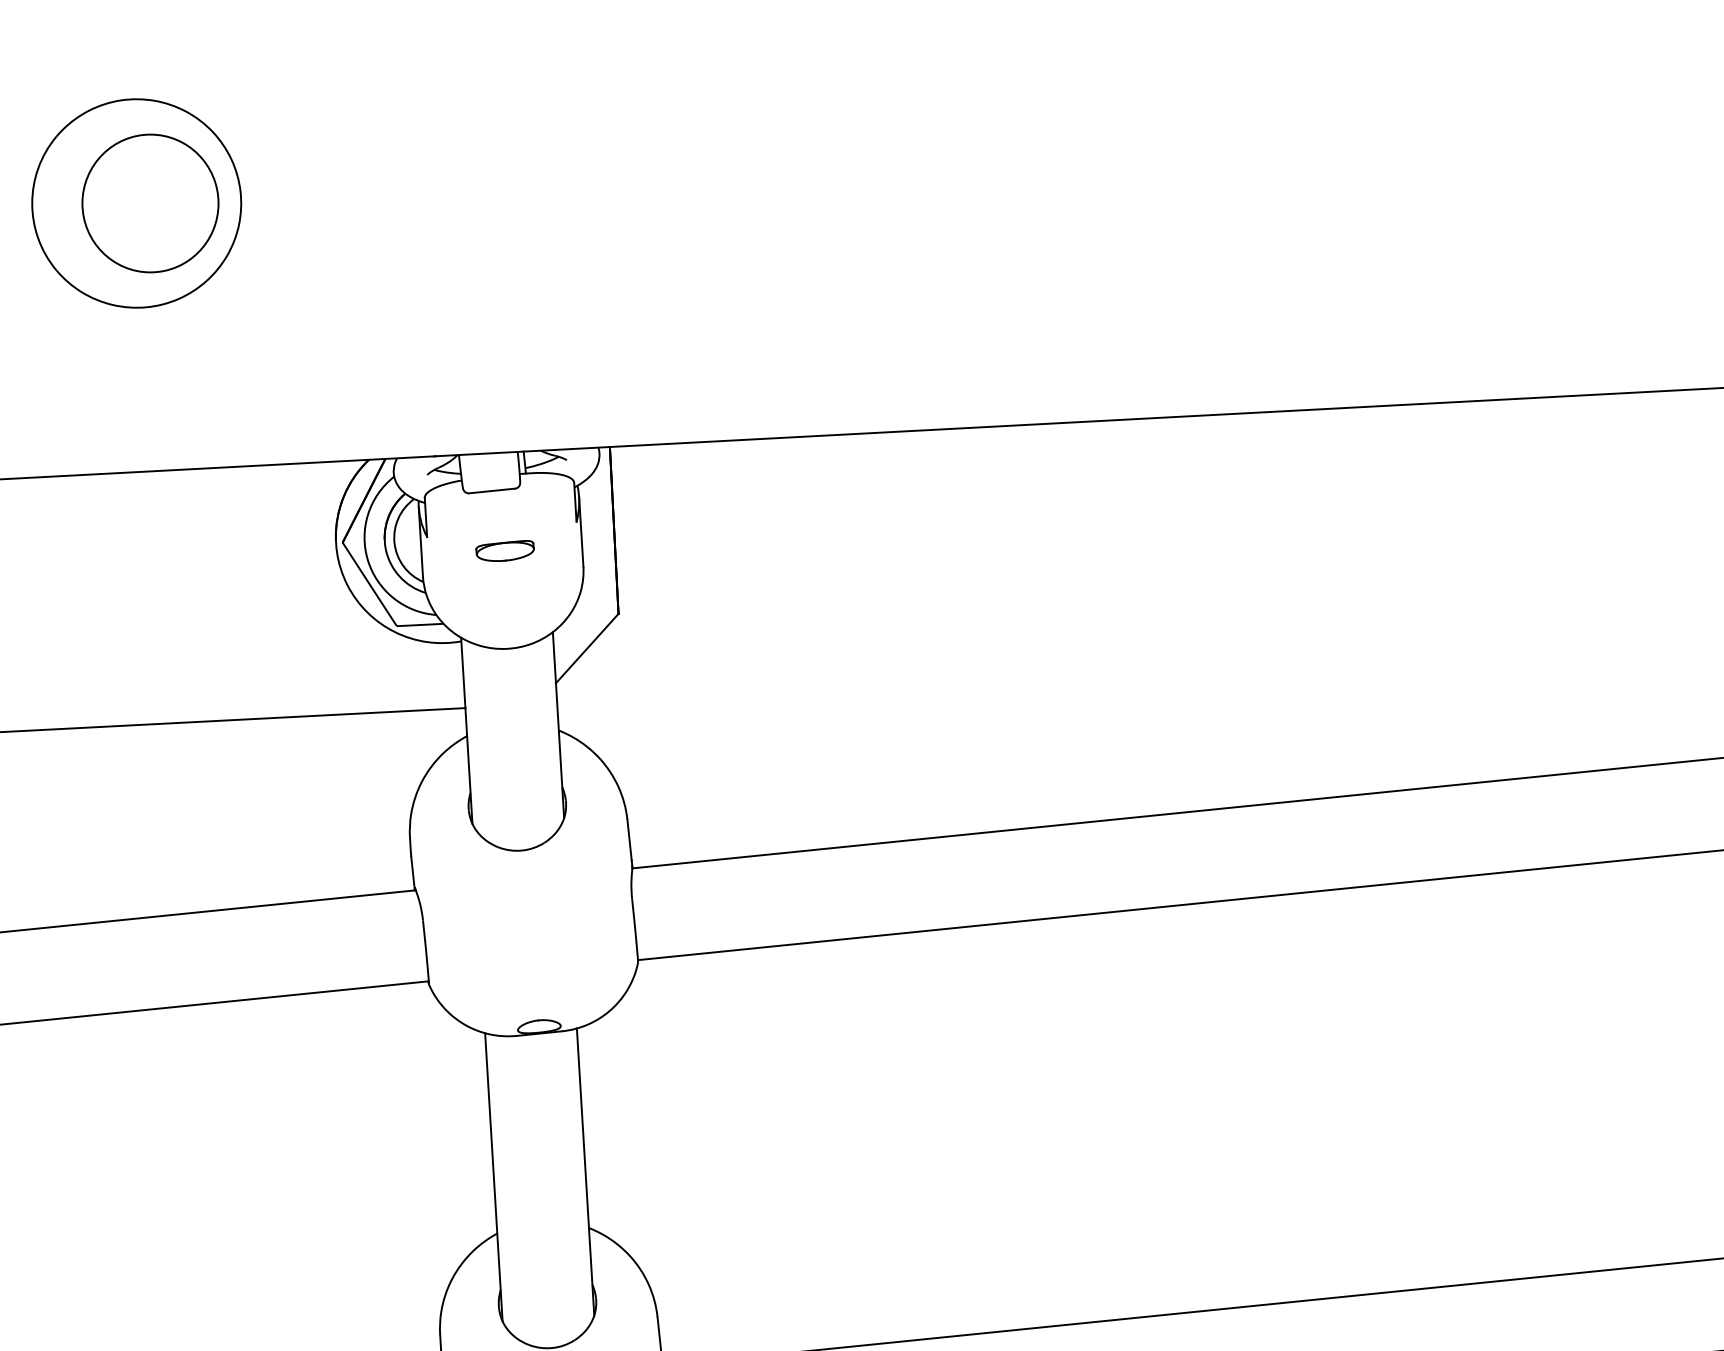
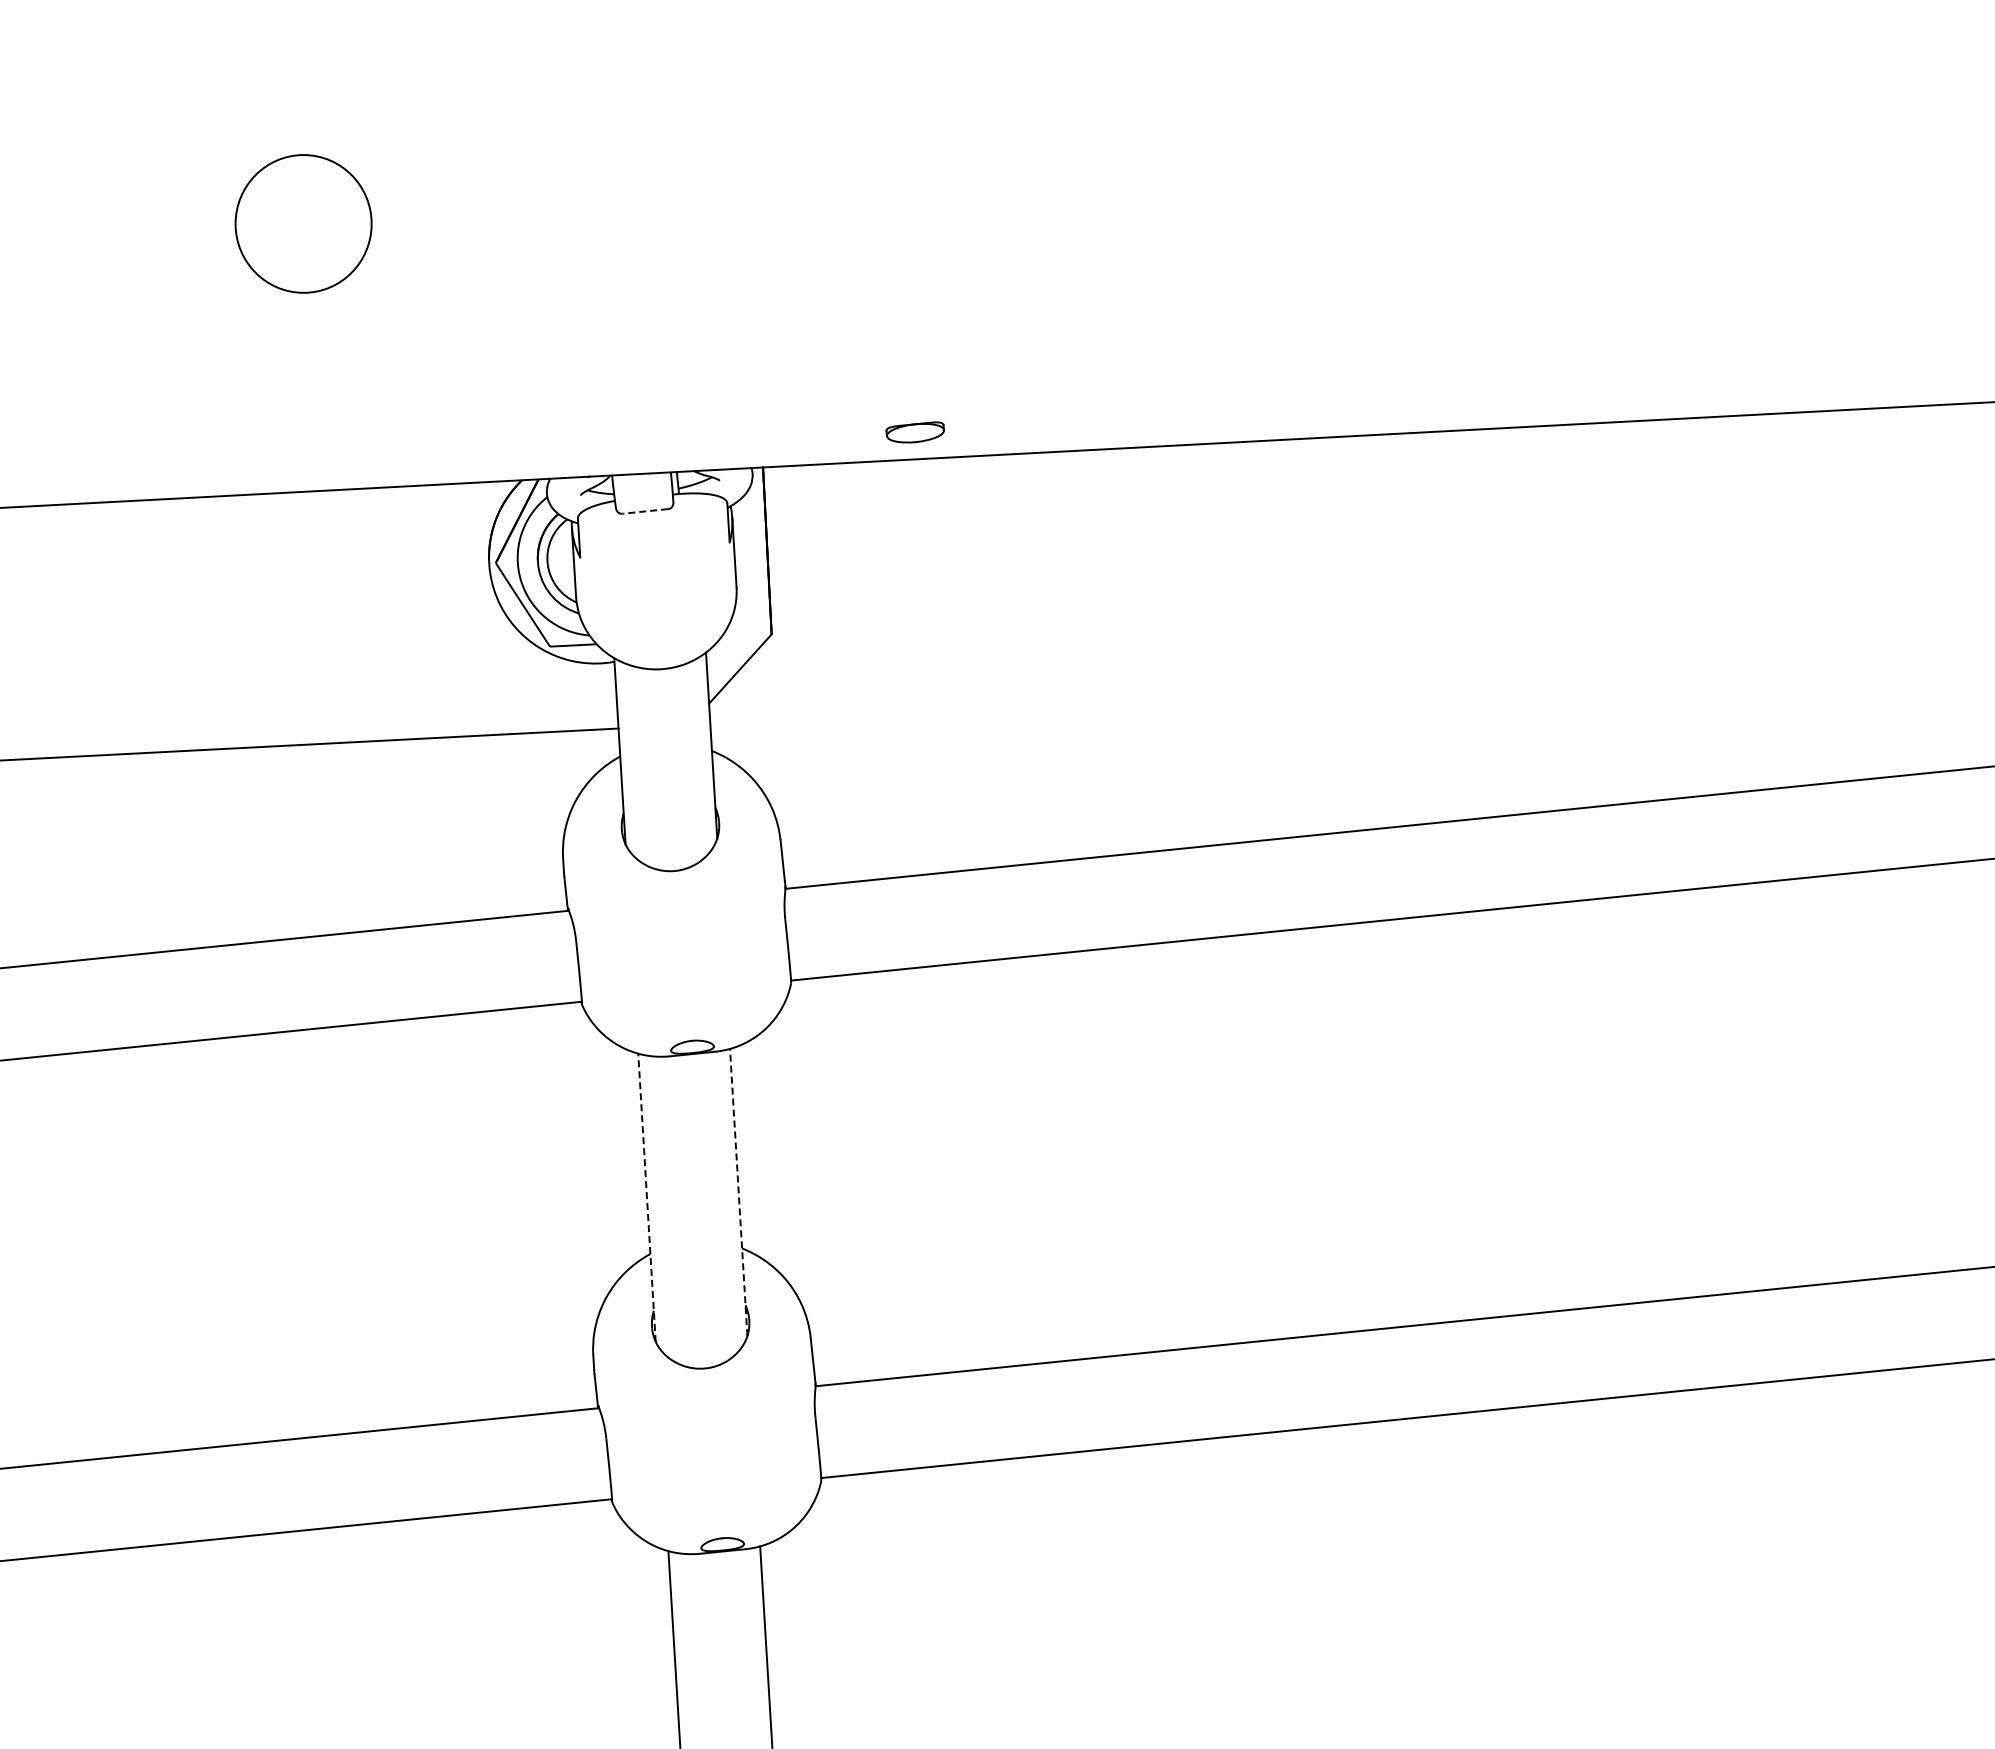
part: (136, 203) -> (289, 223), removed
line: (492, 491) -> (645, 511), solid -> dashed
part: (504, 551) -> (914, 432), moved
line: (585, 1172) -> (738, 1192), solid -> dashed
line: (493, 1177) -> (646, 1197), solid -> dashed

